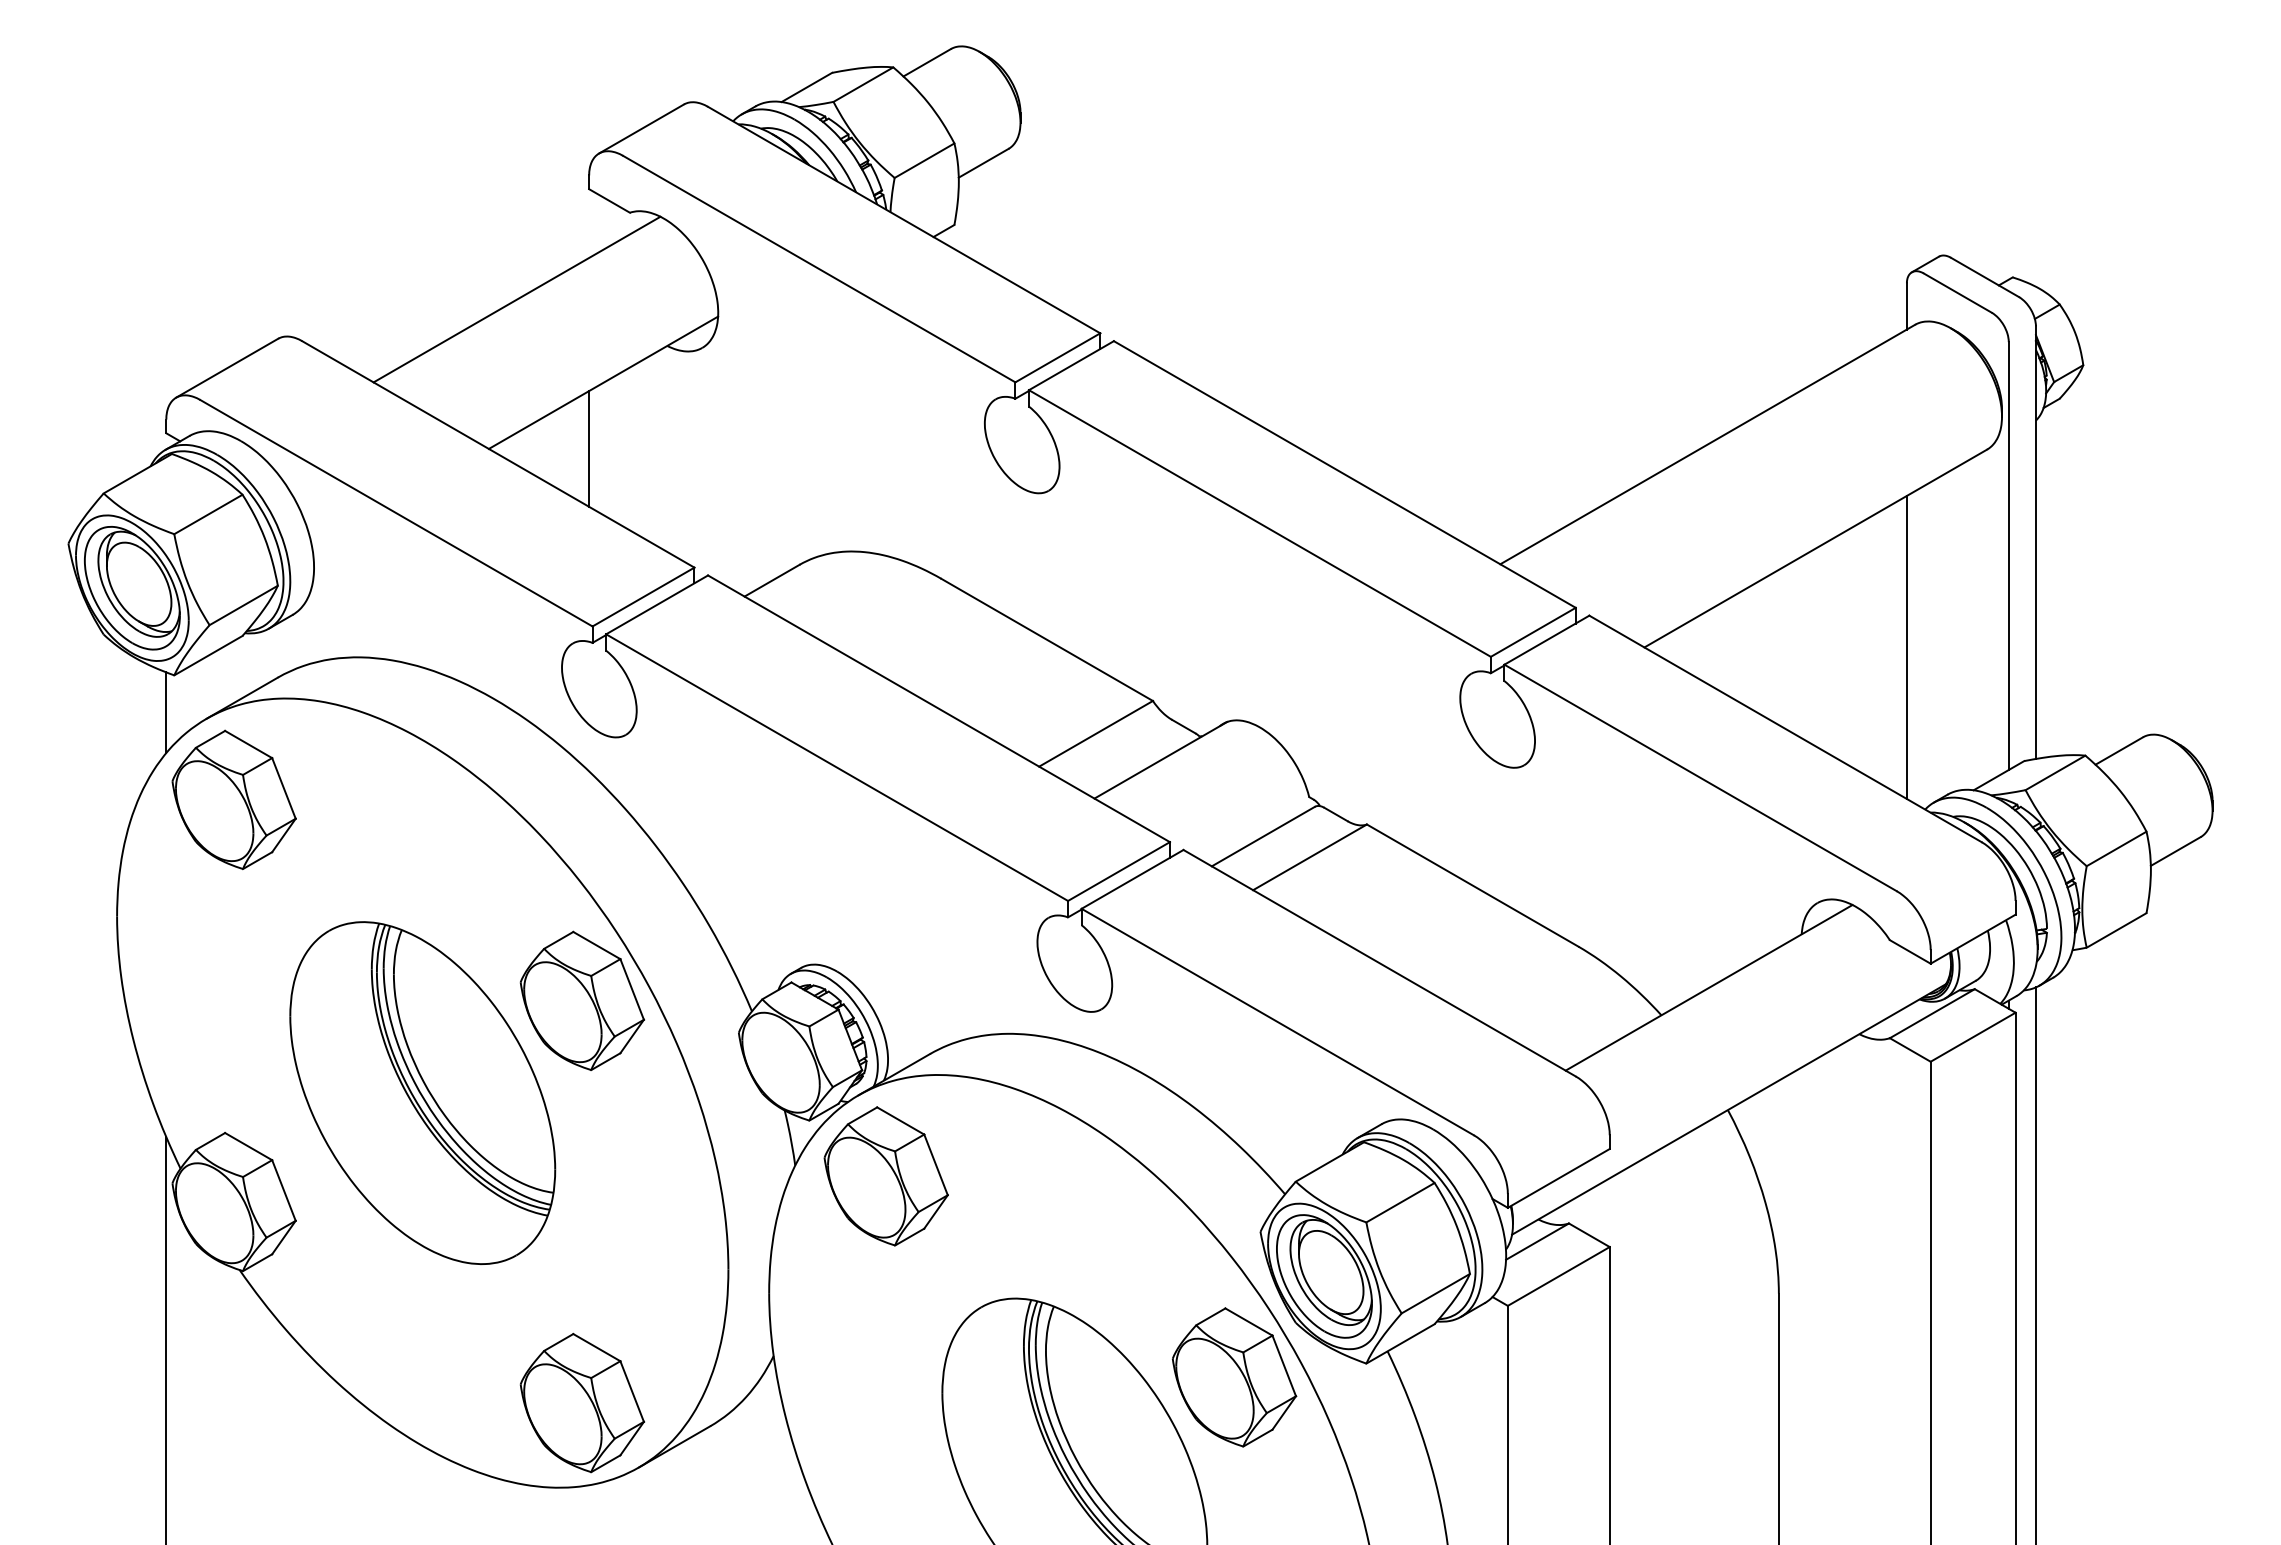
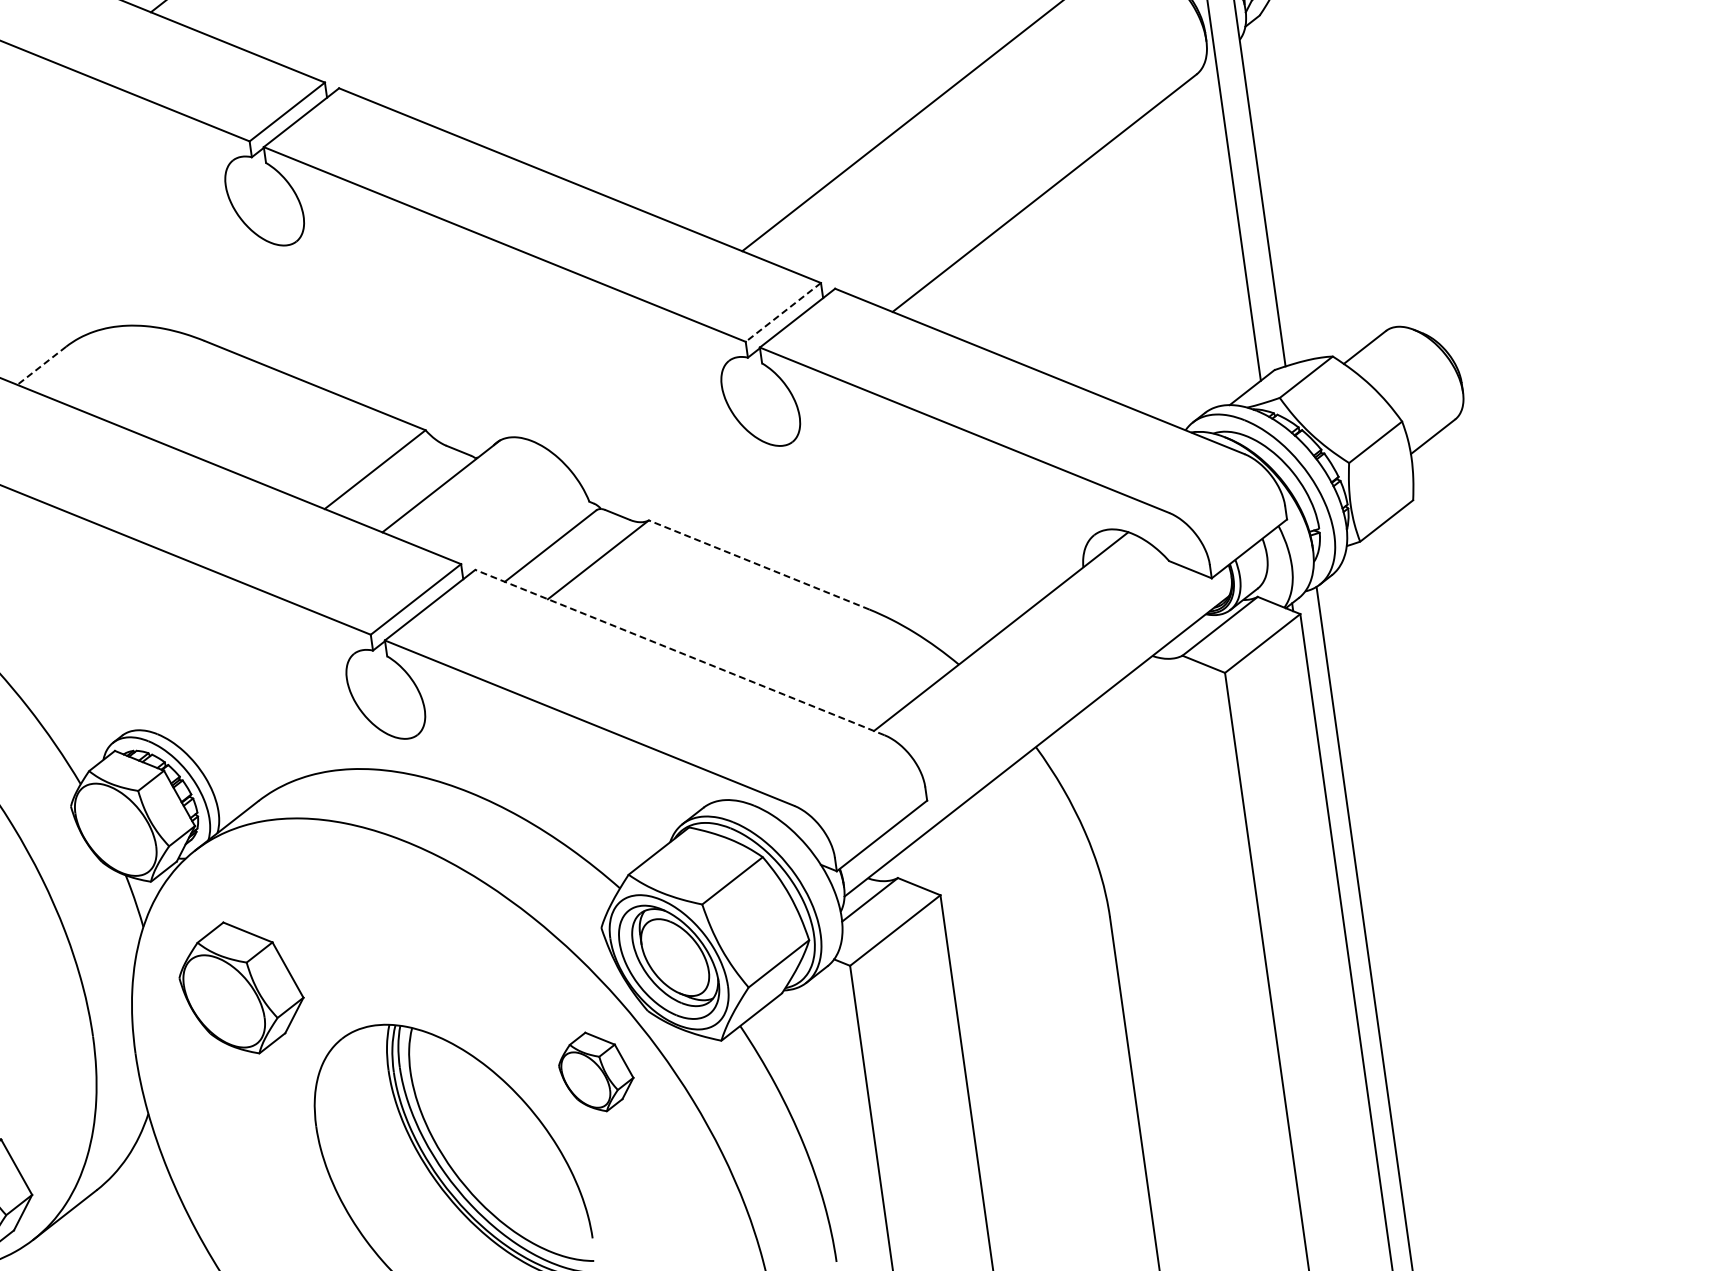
line: (772, 580) -> (42, 365), solid -> dashed
line: (1532, 632) -> (782, 312), solid -> dashed
line: (1906, 647) -> (1145, 276), removed
line: (1472, 885) -> (758, 564), solid -> dashed
line: (1379, 962) -> (679, 651), solid -> dashed
part: (885, 1176) -> (240, 988), moved
part: (1234, 1377) -> (596, 1072), size x0.6

